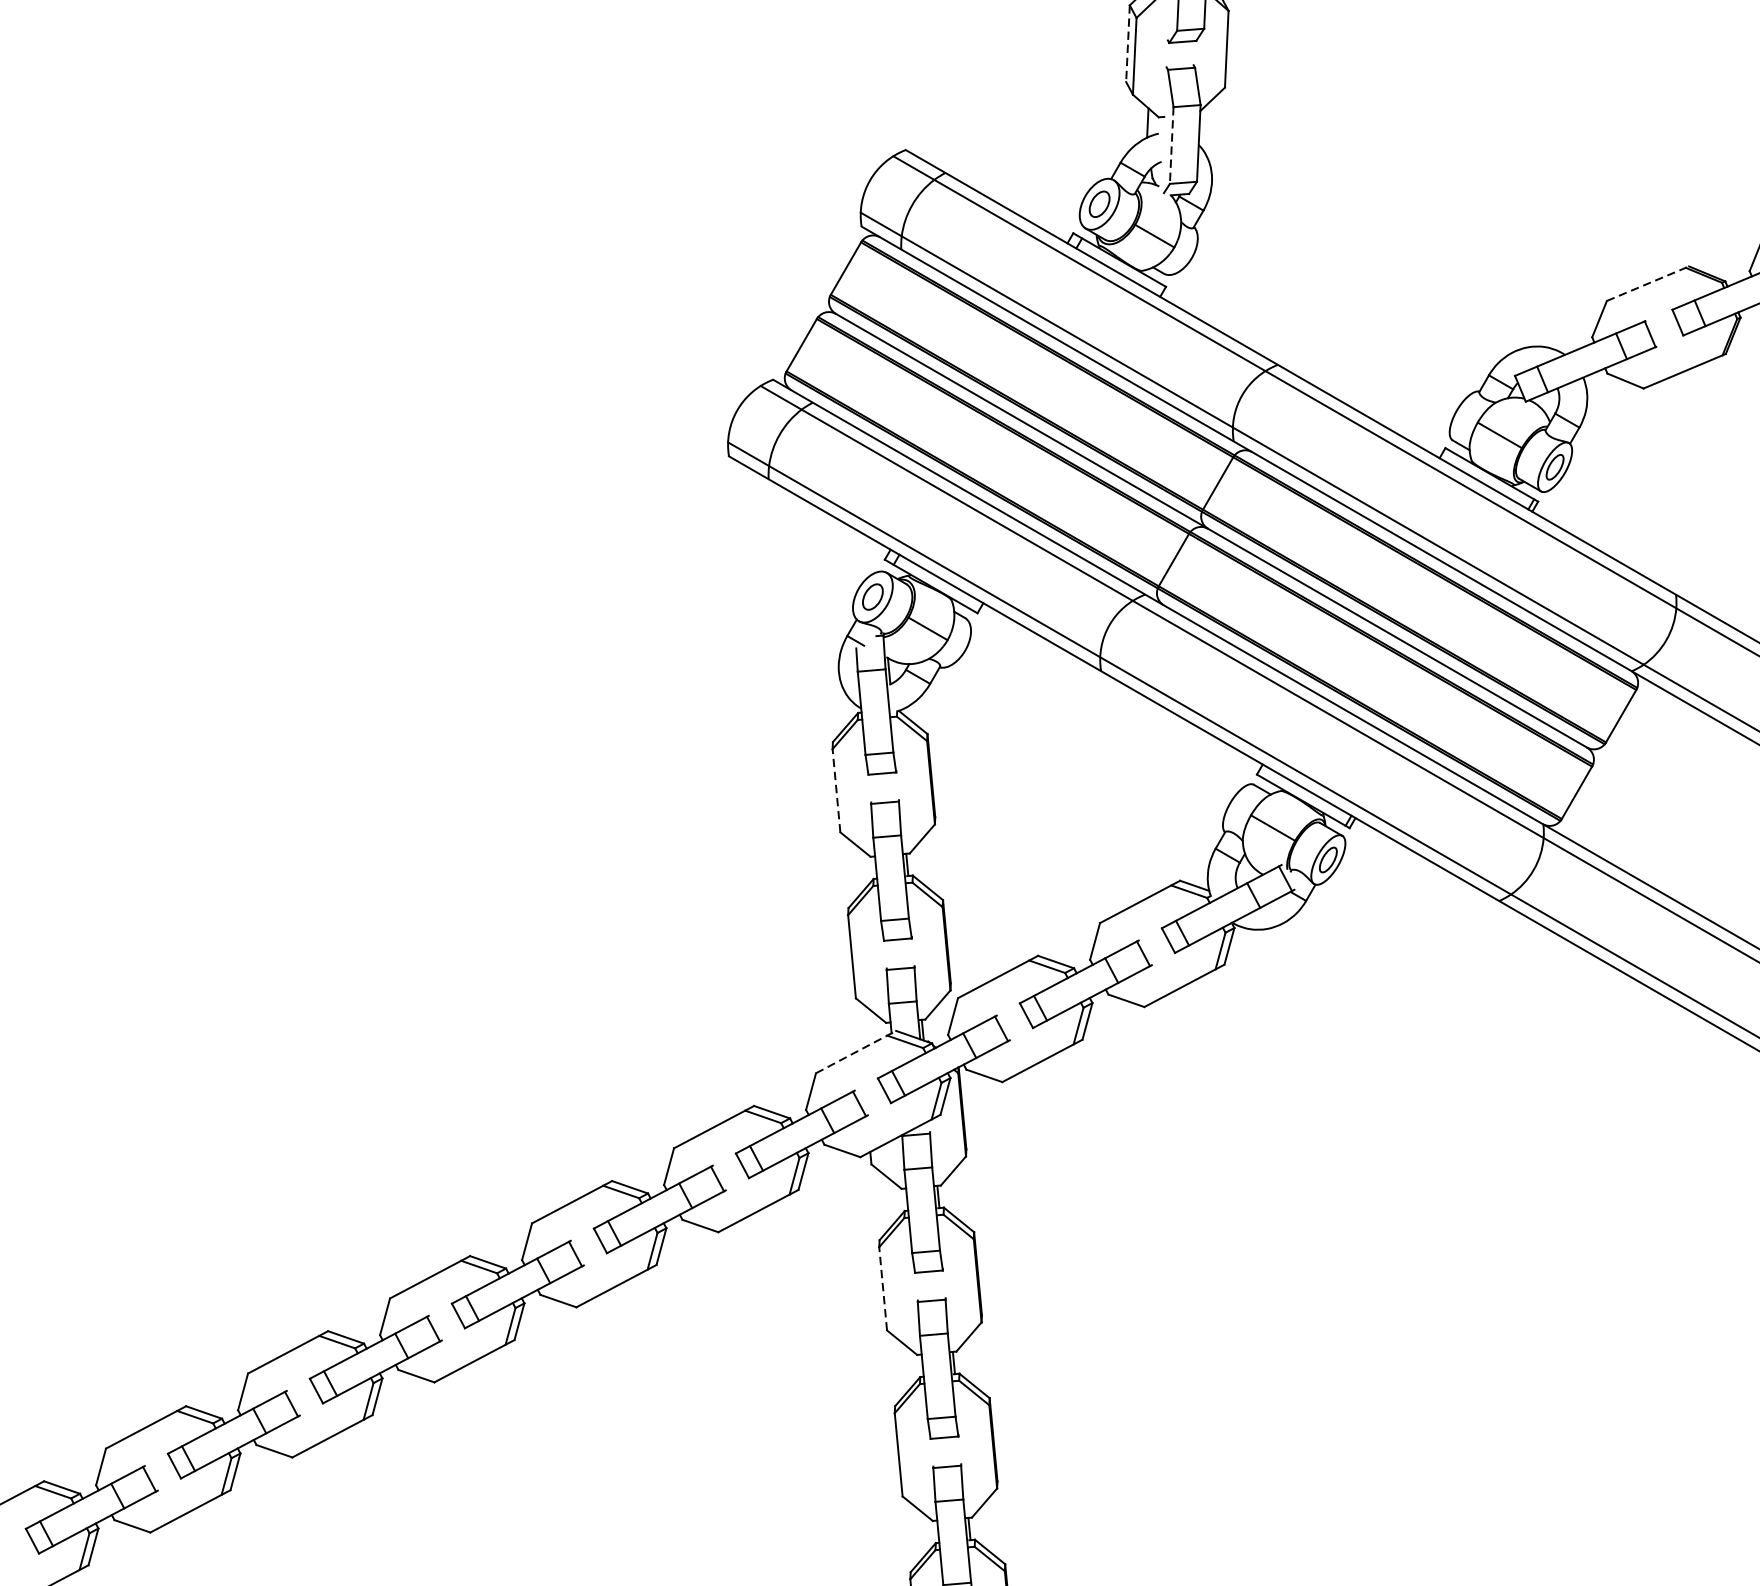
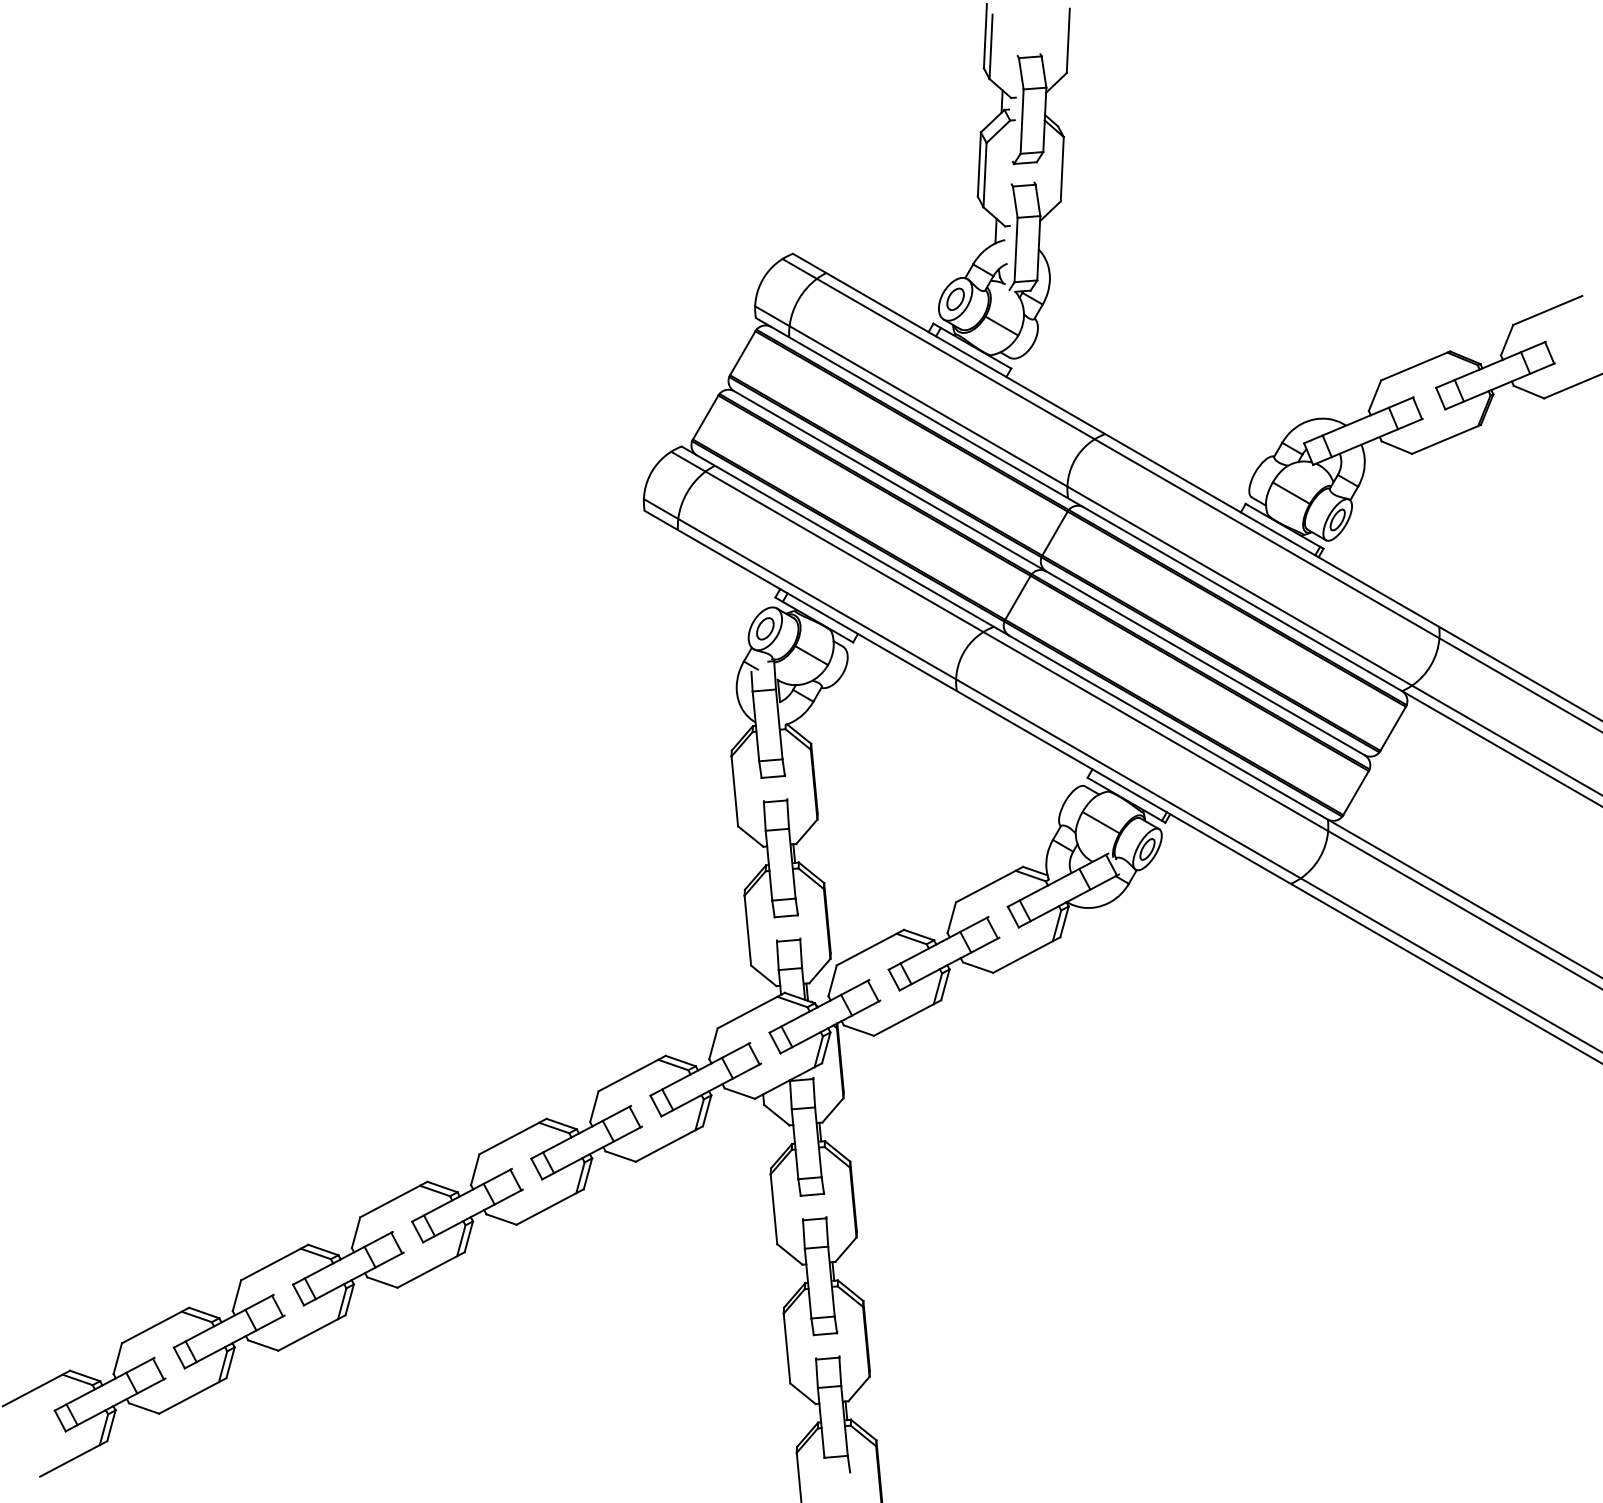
line: (1128, 44) -> (979, 165), dashed -> solid
line: (1172, 146) -> (1016, 250), dashed -> solid
line: (1648, 283) -> (1416, 365), dashed -> solid
line: (836, 789) -> (734, 790), dashed -> solid
line: (856, 1051) -> (751, 1010), dashed -> solid
line: (882, 1287) -> (773, 1208), dashed -> solid

